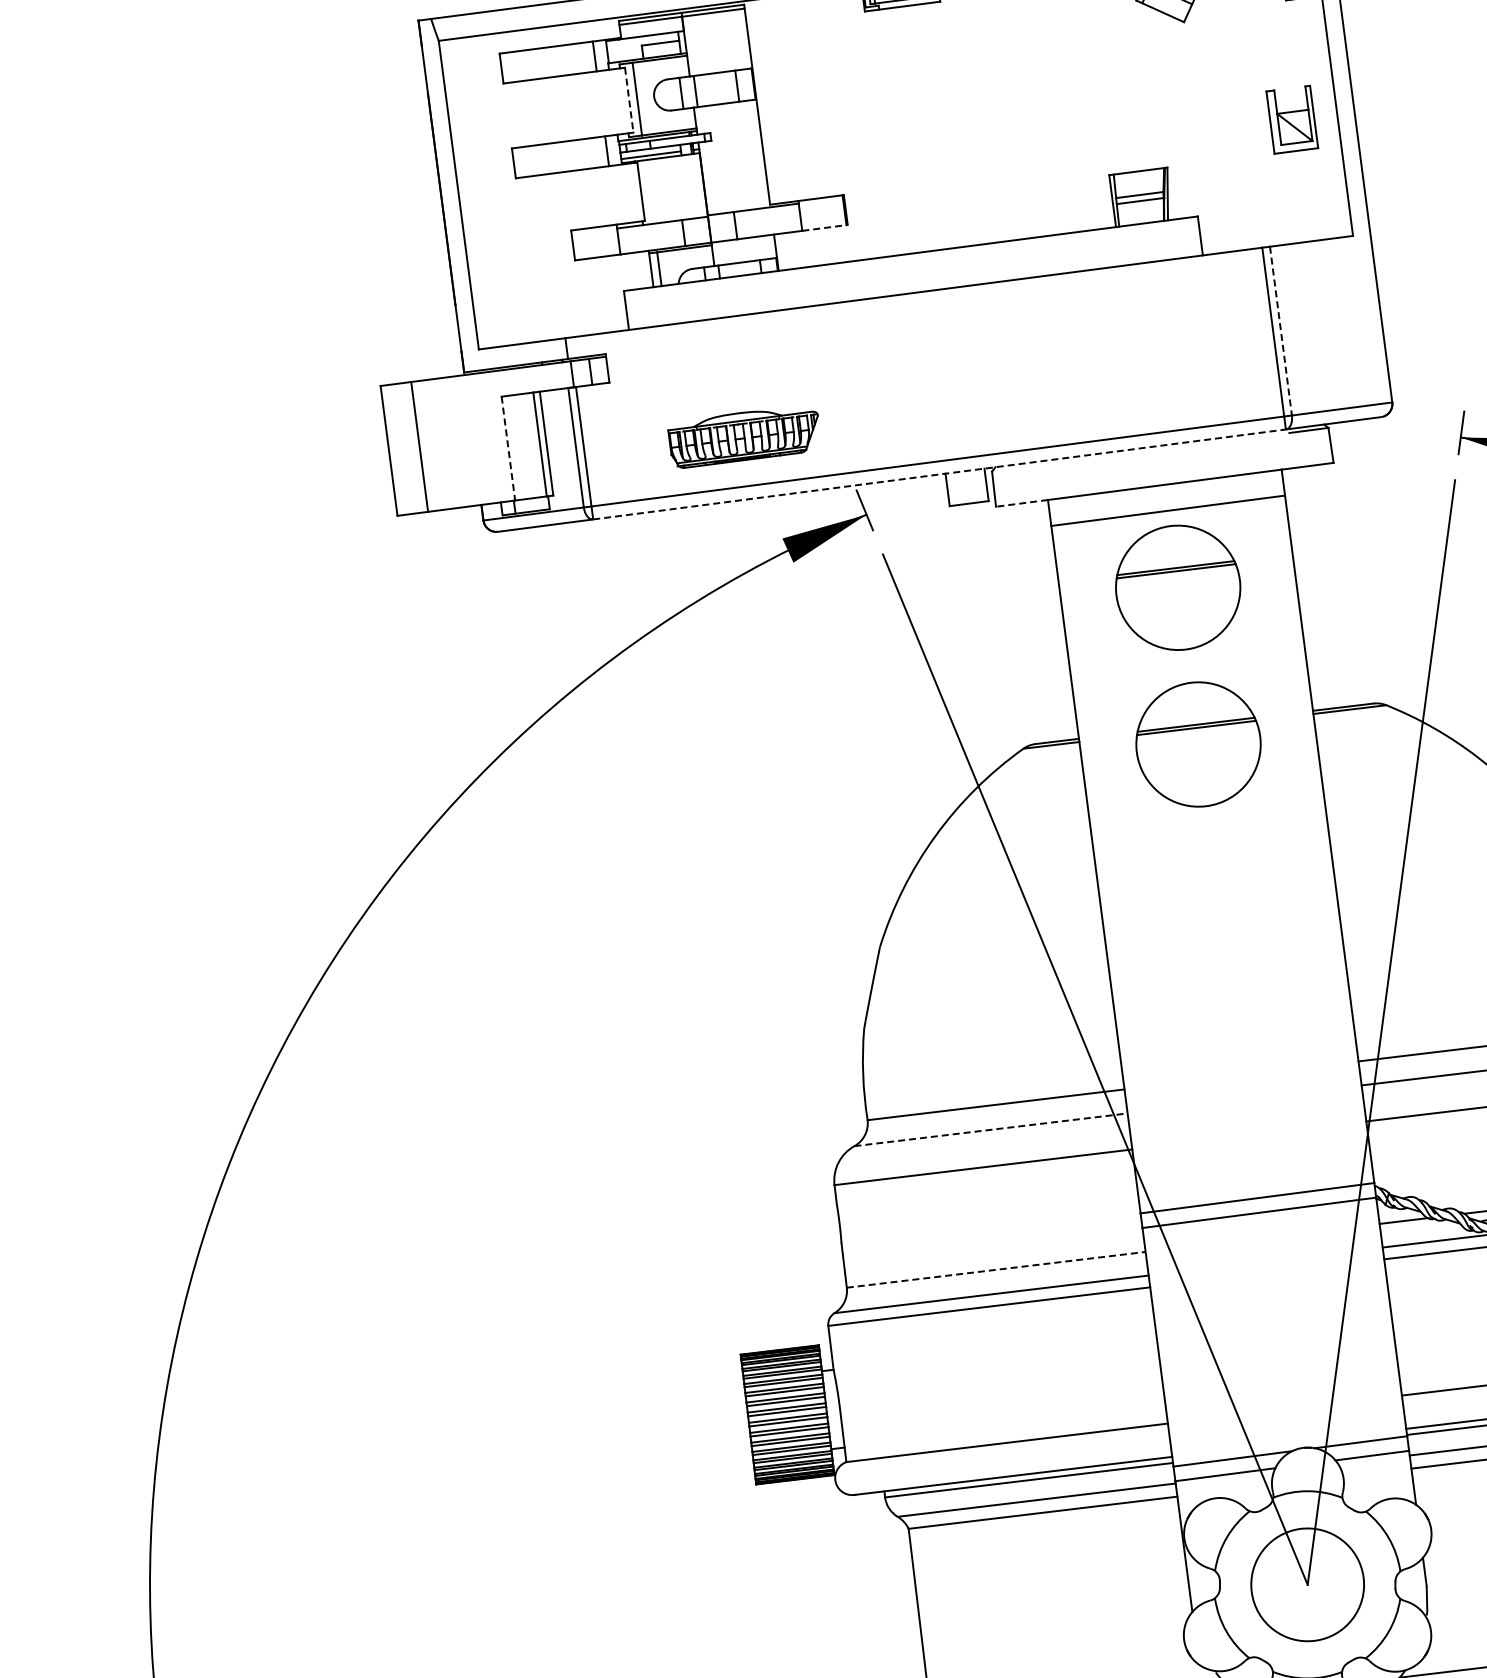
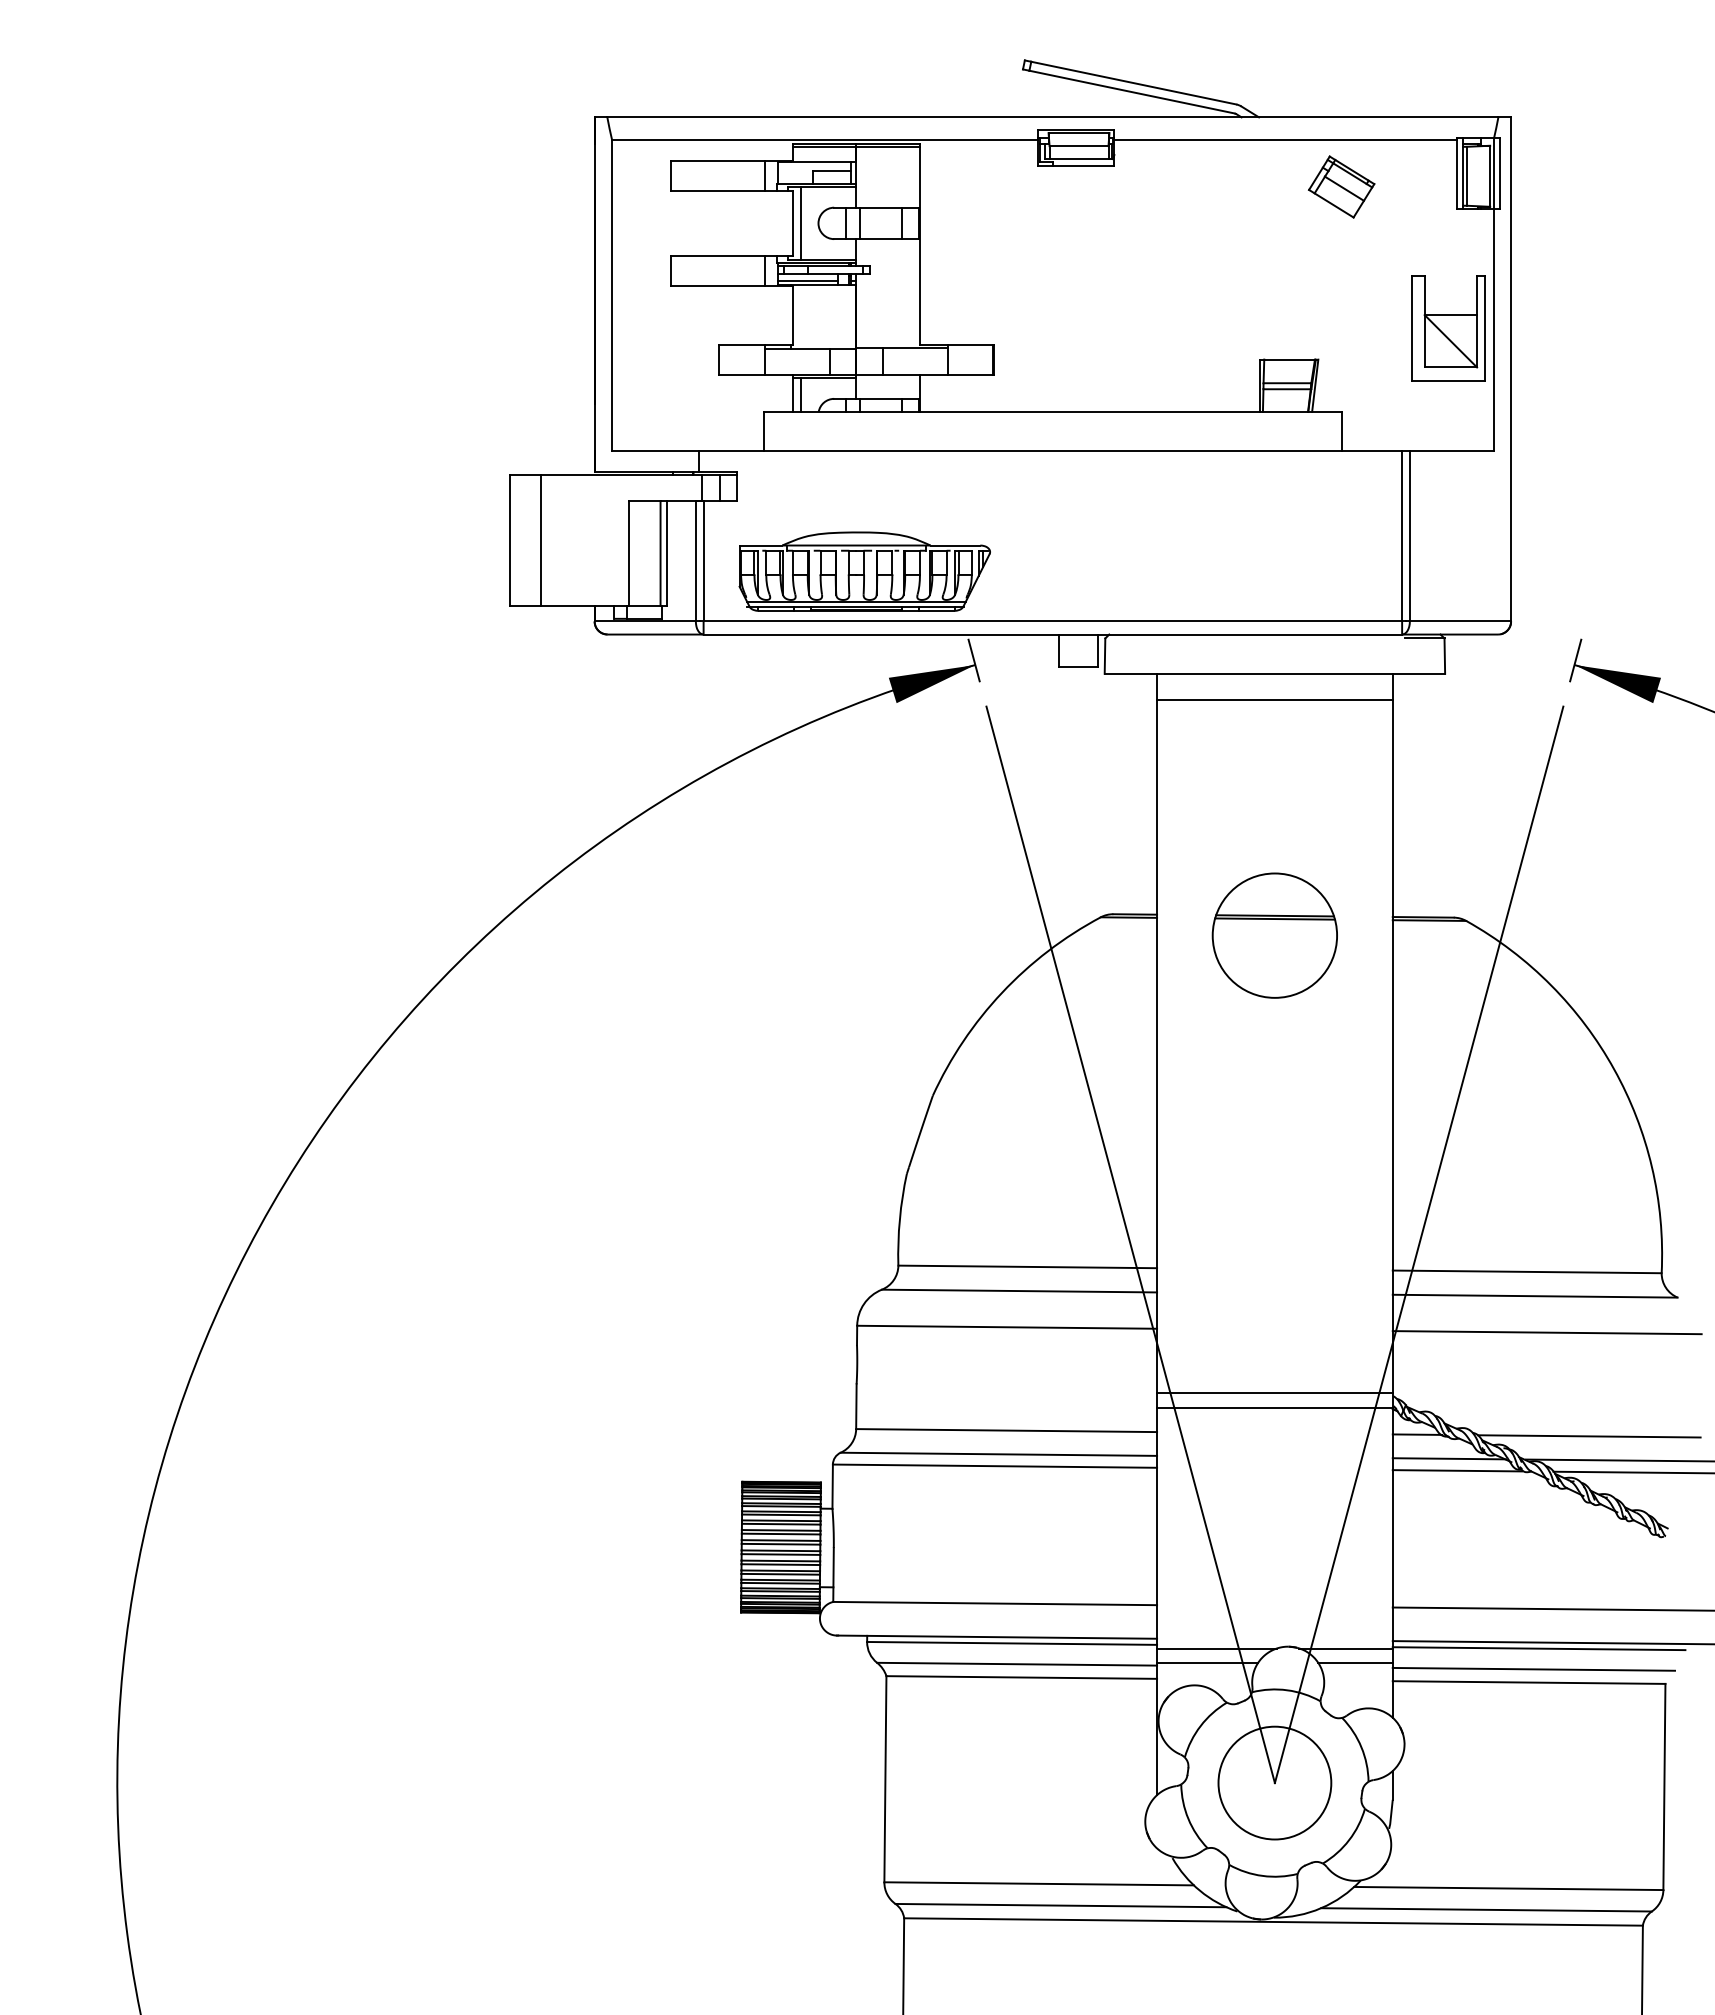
line: (629, 100) -> (793, 223), dashed -> solid
part: (1292, 120) -> (1448, 328), size x1.67
line: (825, 228) -> (971, 375), dashed -> solid
line: (1280, 331) -> (1409, 536), dashed -> solid
part: (744, 436) -> (864, 571), size x1.67
line: (508, 448) -> (628, 553), dashed -> solid
line: (940, 474) -> (1053, 634), dashed -> solid
line: (1021, 503) -> (1130, 673), dashed -> solid
part: (1177, 587) -> (1274, 777), removed
line: (991, 1130) -> (1019, 1291), dashed -> solid
line: (997, 1269) -> (1007, 1430), dashed -> solid

